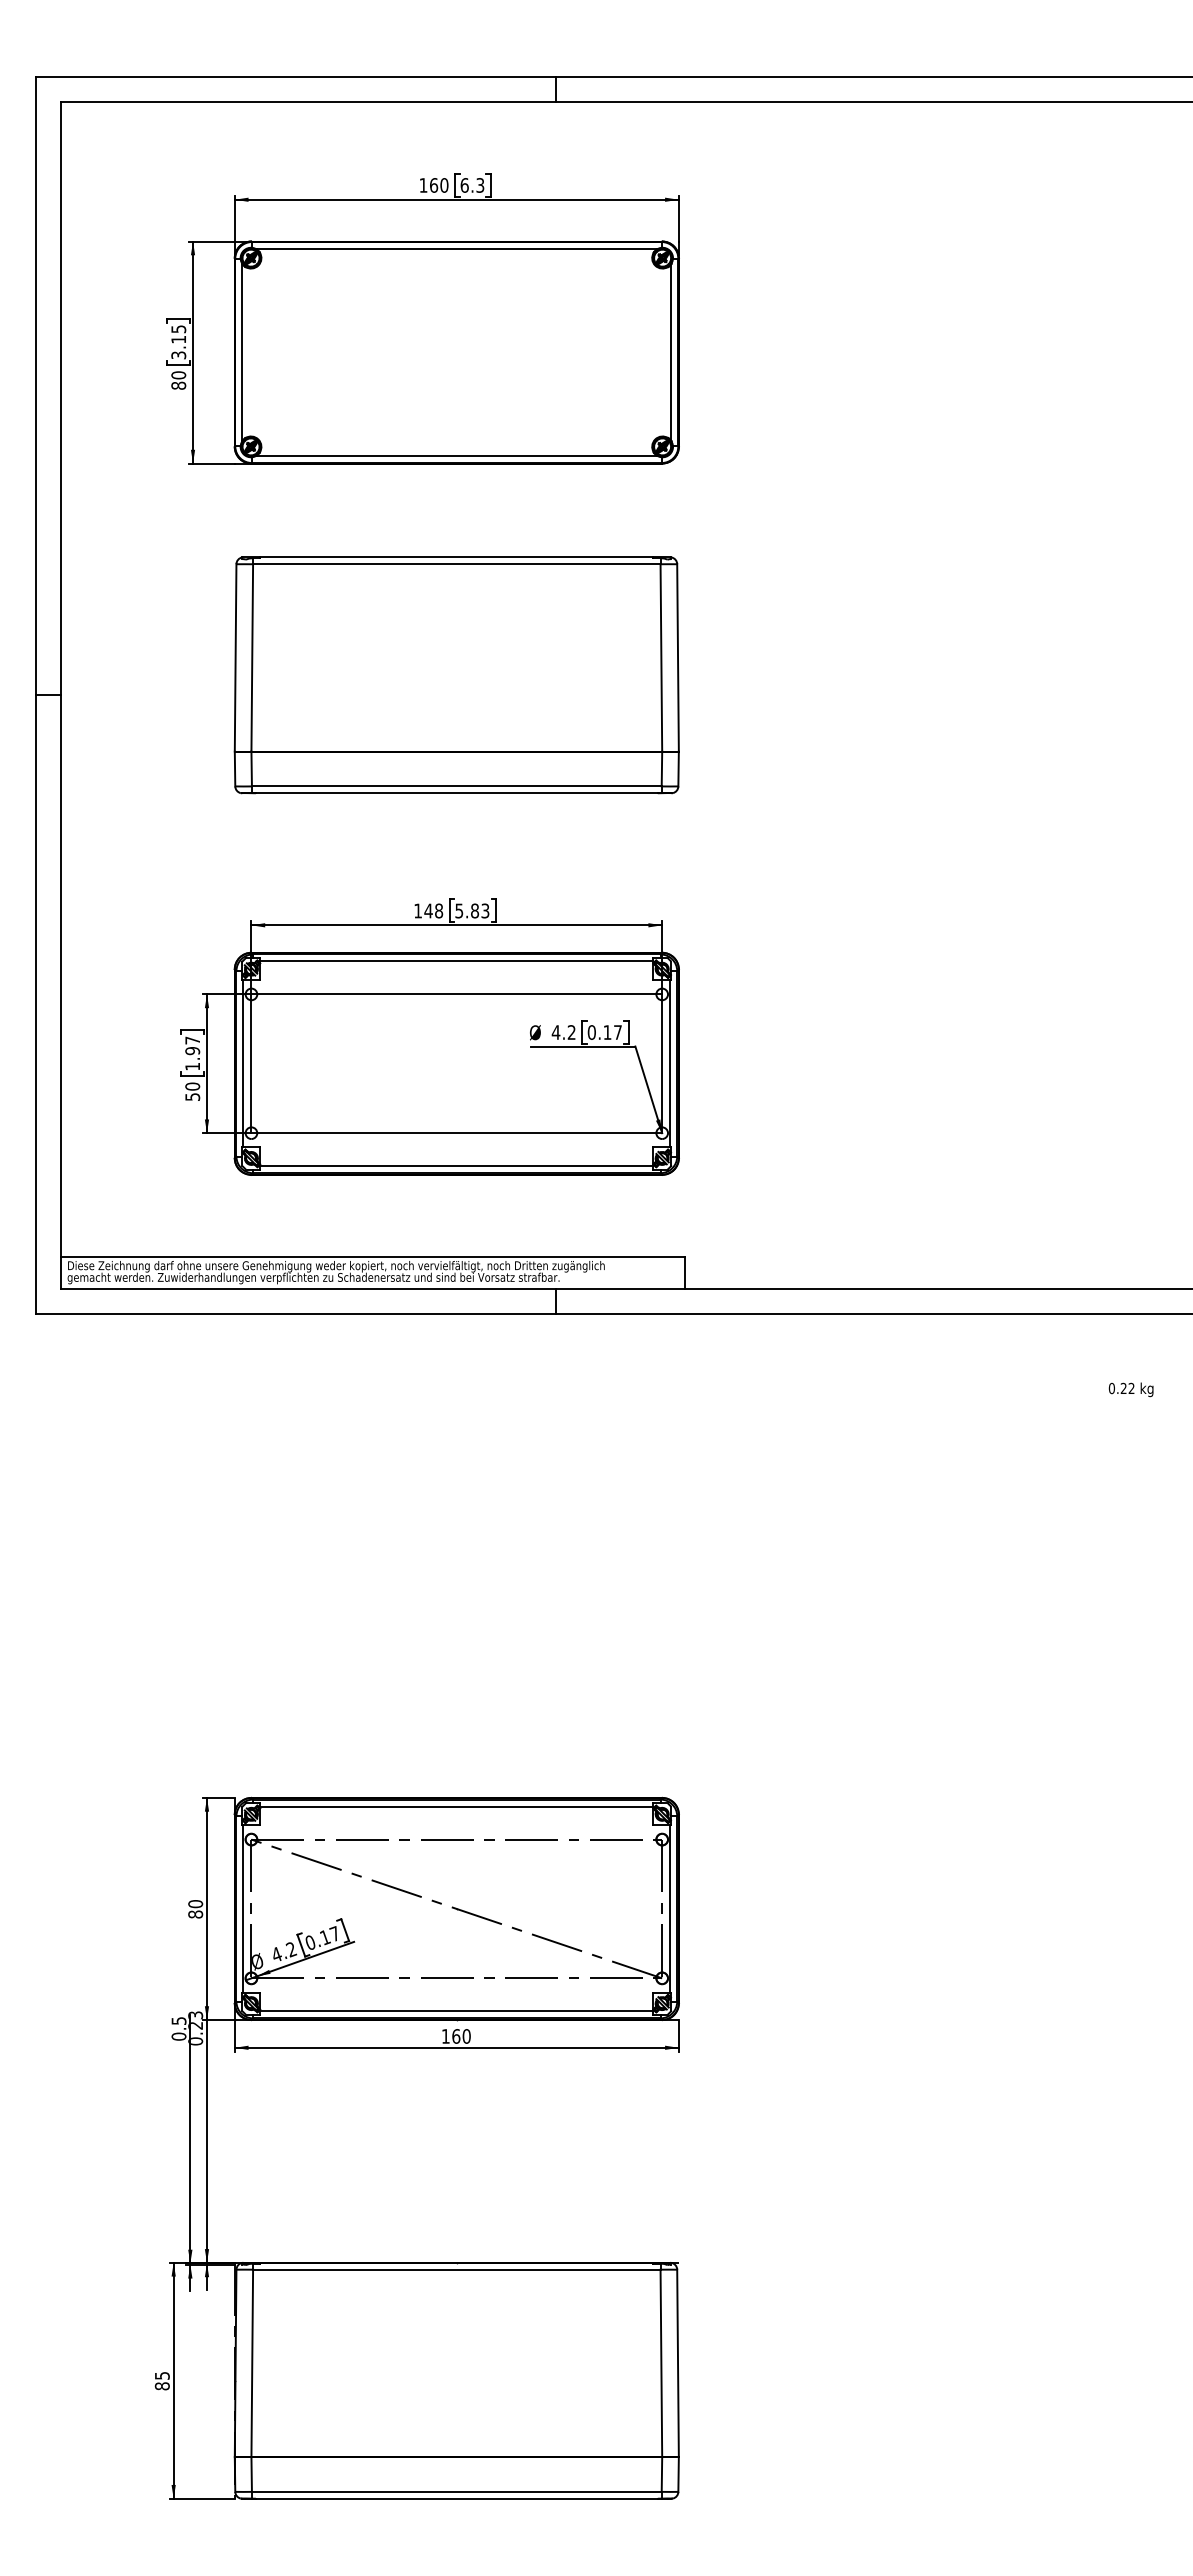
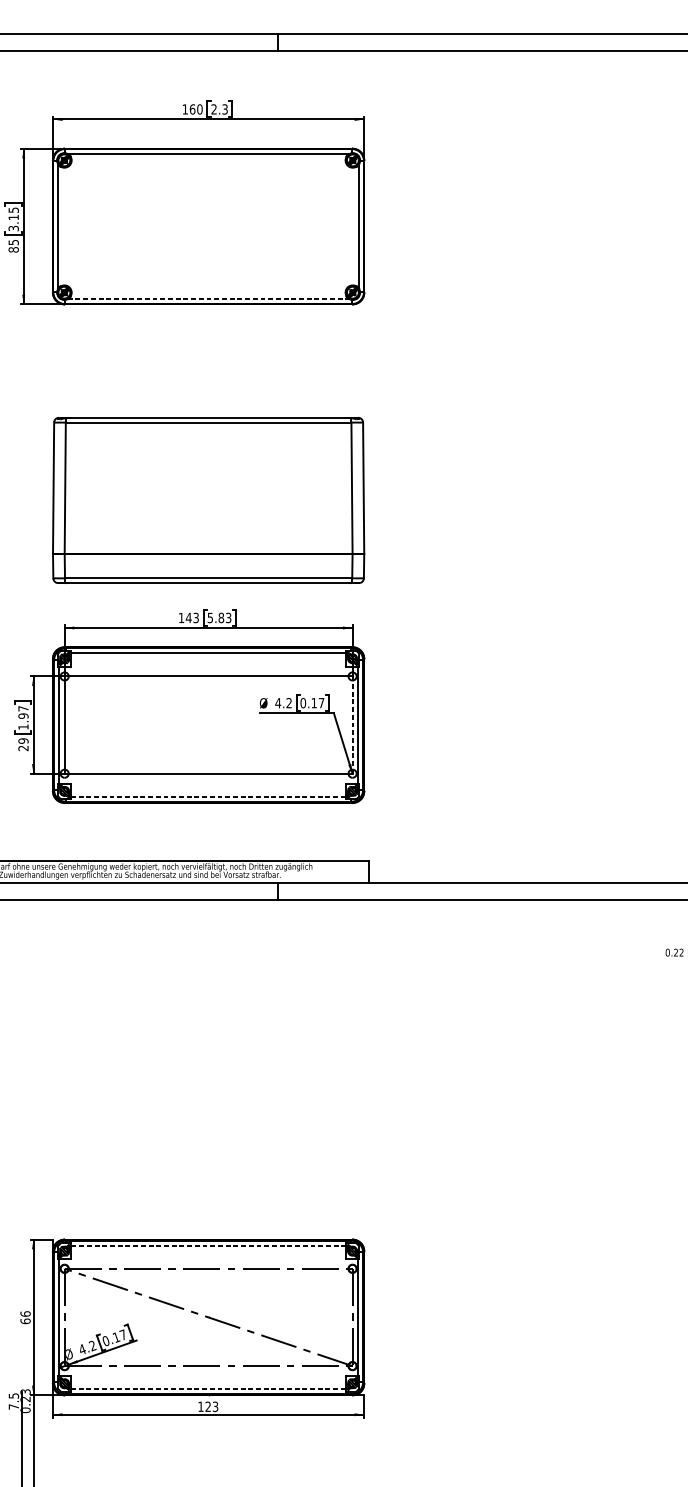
text: (464, 185) -> (214, 109), 6.3 -> 2.3
text: (178, 375) -> (13, 242), 80 -> 85
line: (456, 456) -> (208, 299), solid -> dashed
part: (456, 675) -> (208, 500), moved
text: (439, 910) -> (196, 617), 148 -> 143
line: (662, 1063) -> (352, 724), solid -> dashed
text: (192, 1091) -> (23, 744), 50 -> 29
line: (457, 1166) -> (209, 797), solid -> dashed
line: (456, 1806) -> (208, 1245), solid -> dashed
text: (195, 1909) -> (25, 1317), 80 -> 66
line: (457, 2011) -> (209, 1389), solid -> dashed
text: (178, 2036) -> (13, 1406), 0.5 -> 7.5
text: (461, 2036) -> (211, 1406), 160 -> 123

